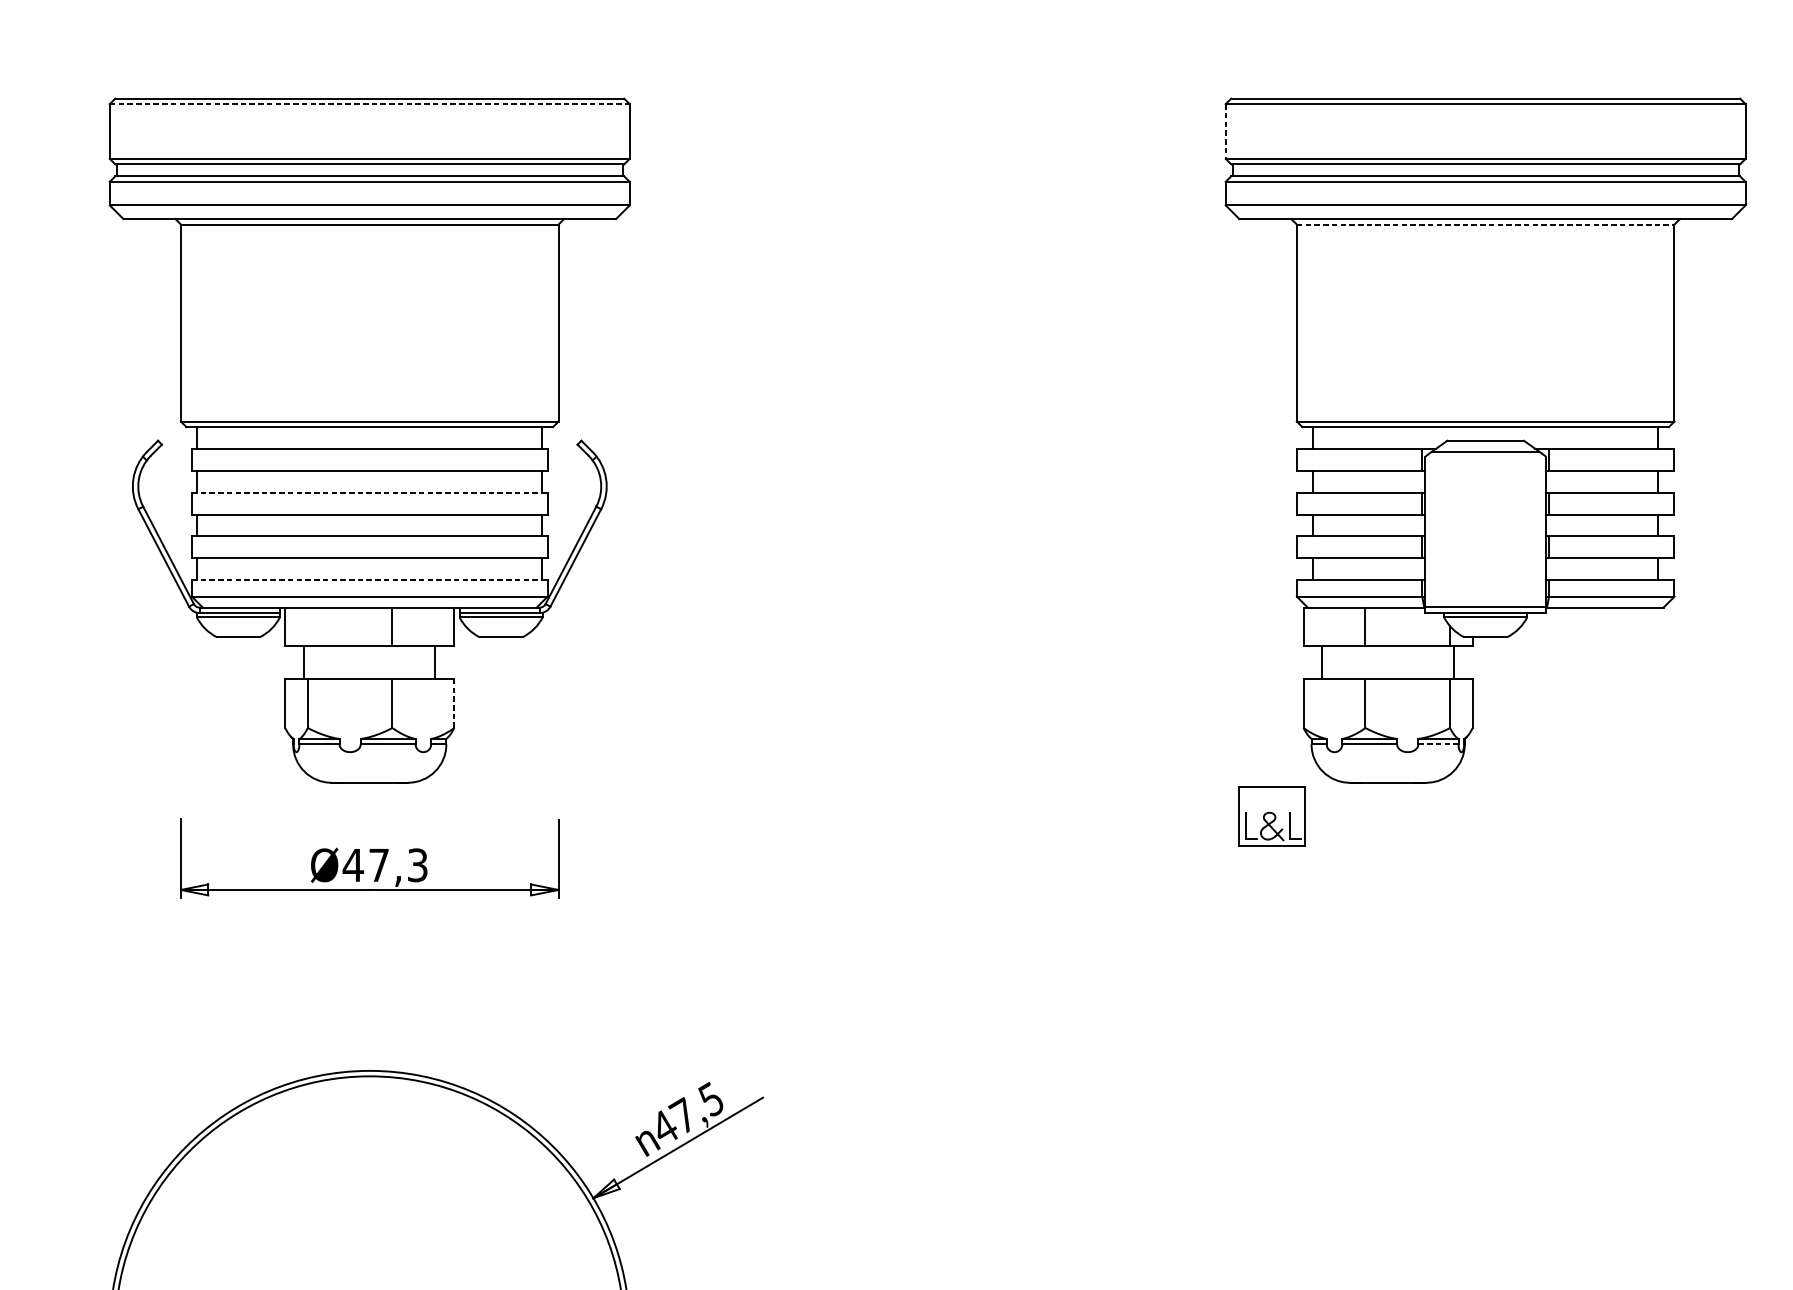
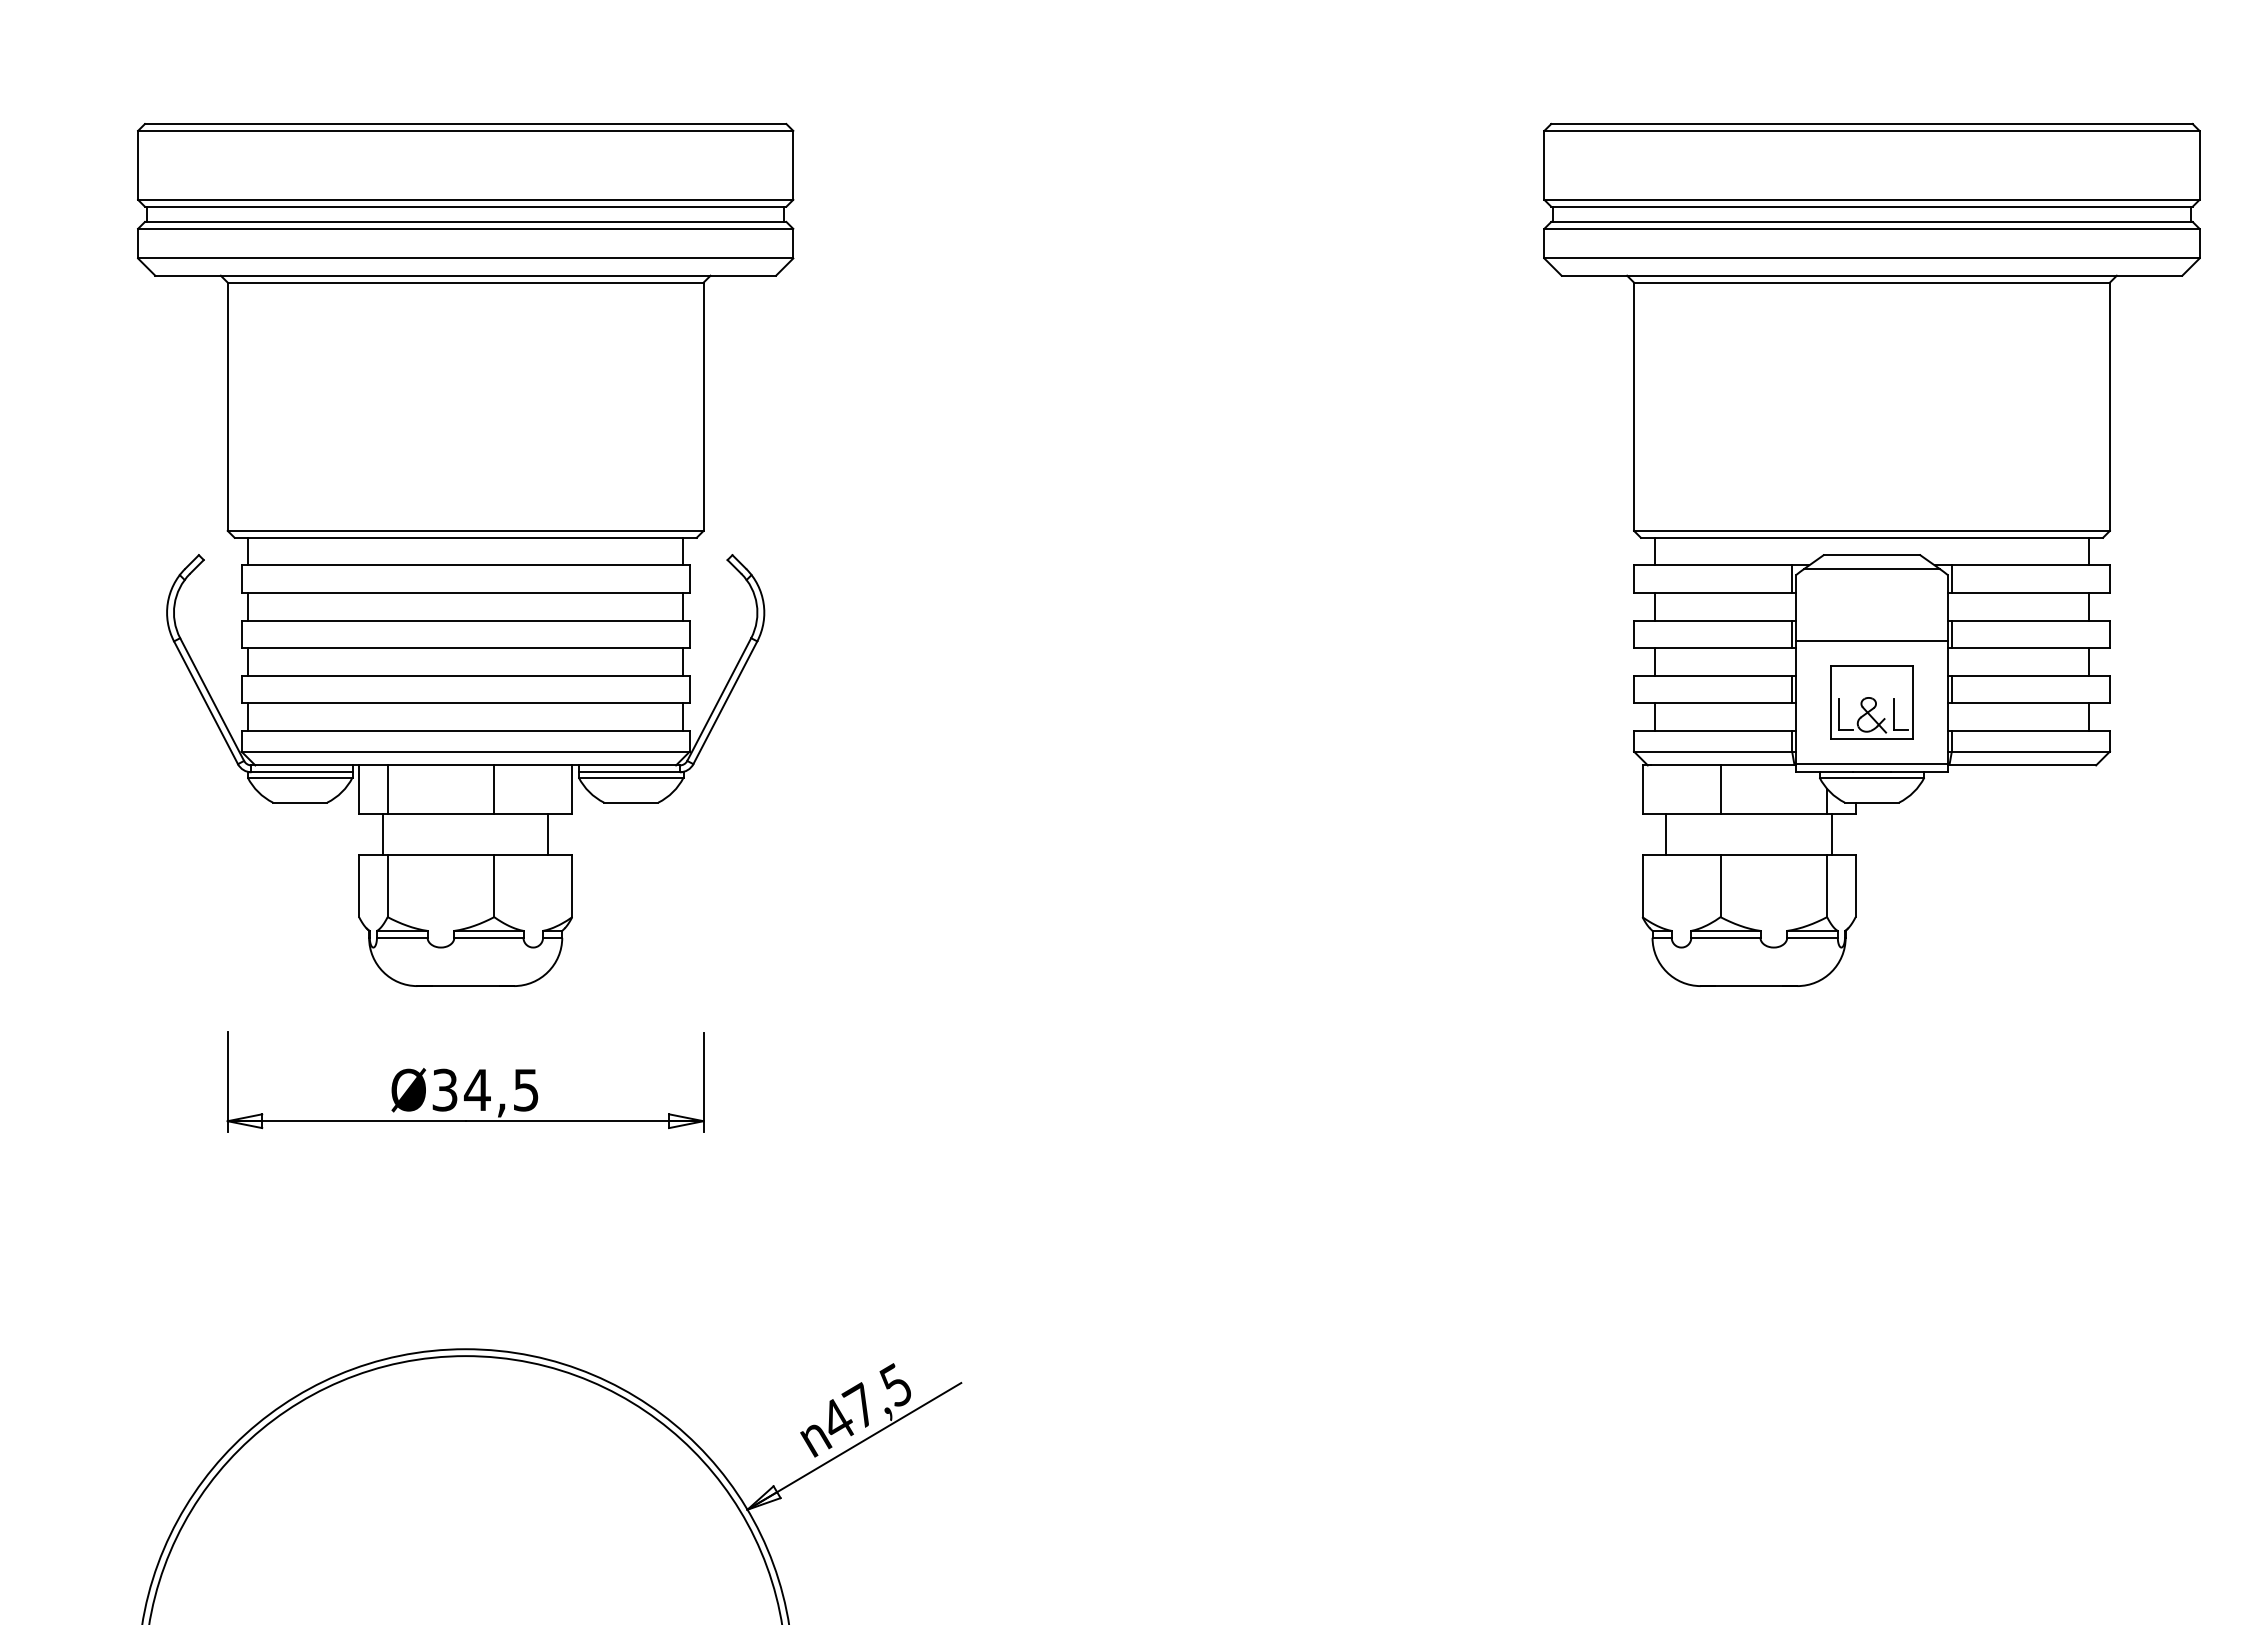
line: (369, 103) -> (465, 130), dashed -> solid
line: (1225, 131) -> (1544, 165), dashed -> solid
line: (1485, 224) -> (1871, 282), dashed -> solid
line: (370, 492) -> (466, 620), dashed -> solid
line: (1485, 509) -> (1871, 641), added
line: (370, 579) -> (466, 730), dashed -> solid
line: (307, 626) -> (387, 789), added
line: (454, 703) -> (572, 886), dashed -> solid
line: (1438, 744) -> (1812, 937), dashed -> solid
part: (1271, 816) -> (1871, 702), moved
text: (384, 864) -> (484, 1089), Ø47,3 -> Ø34,5

